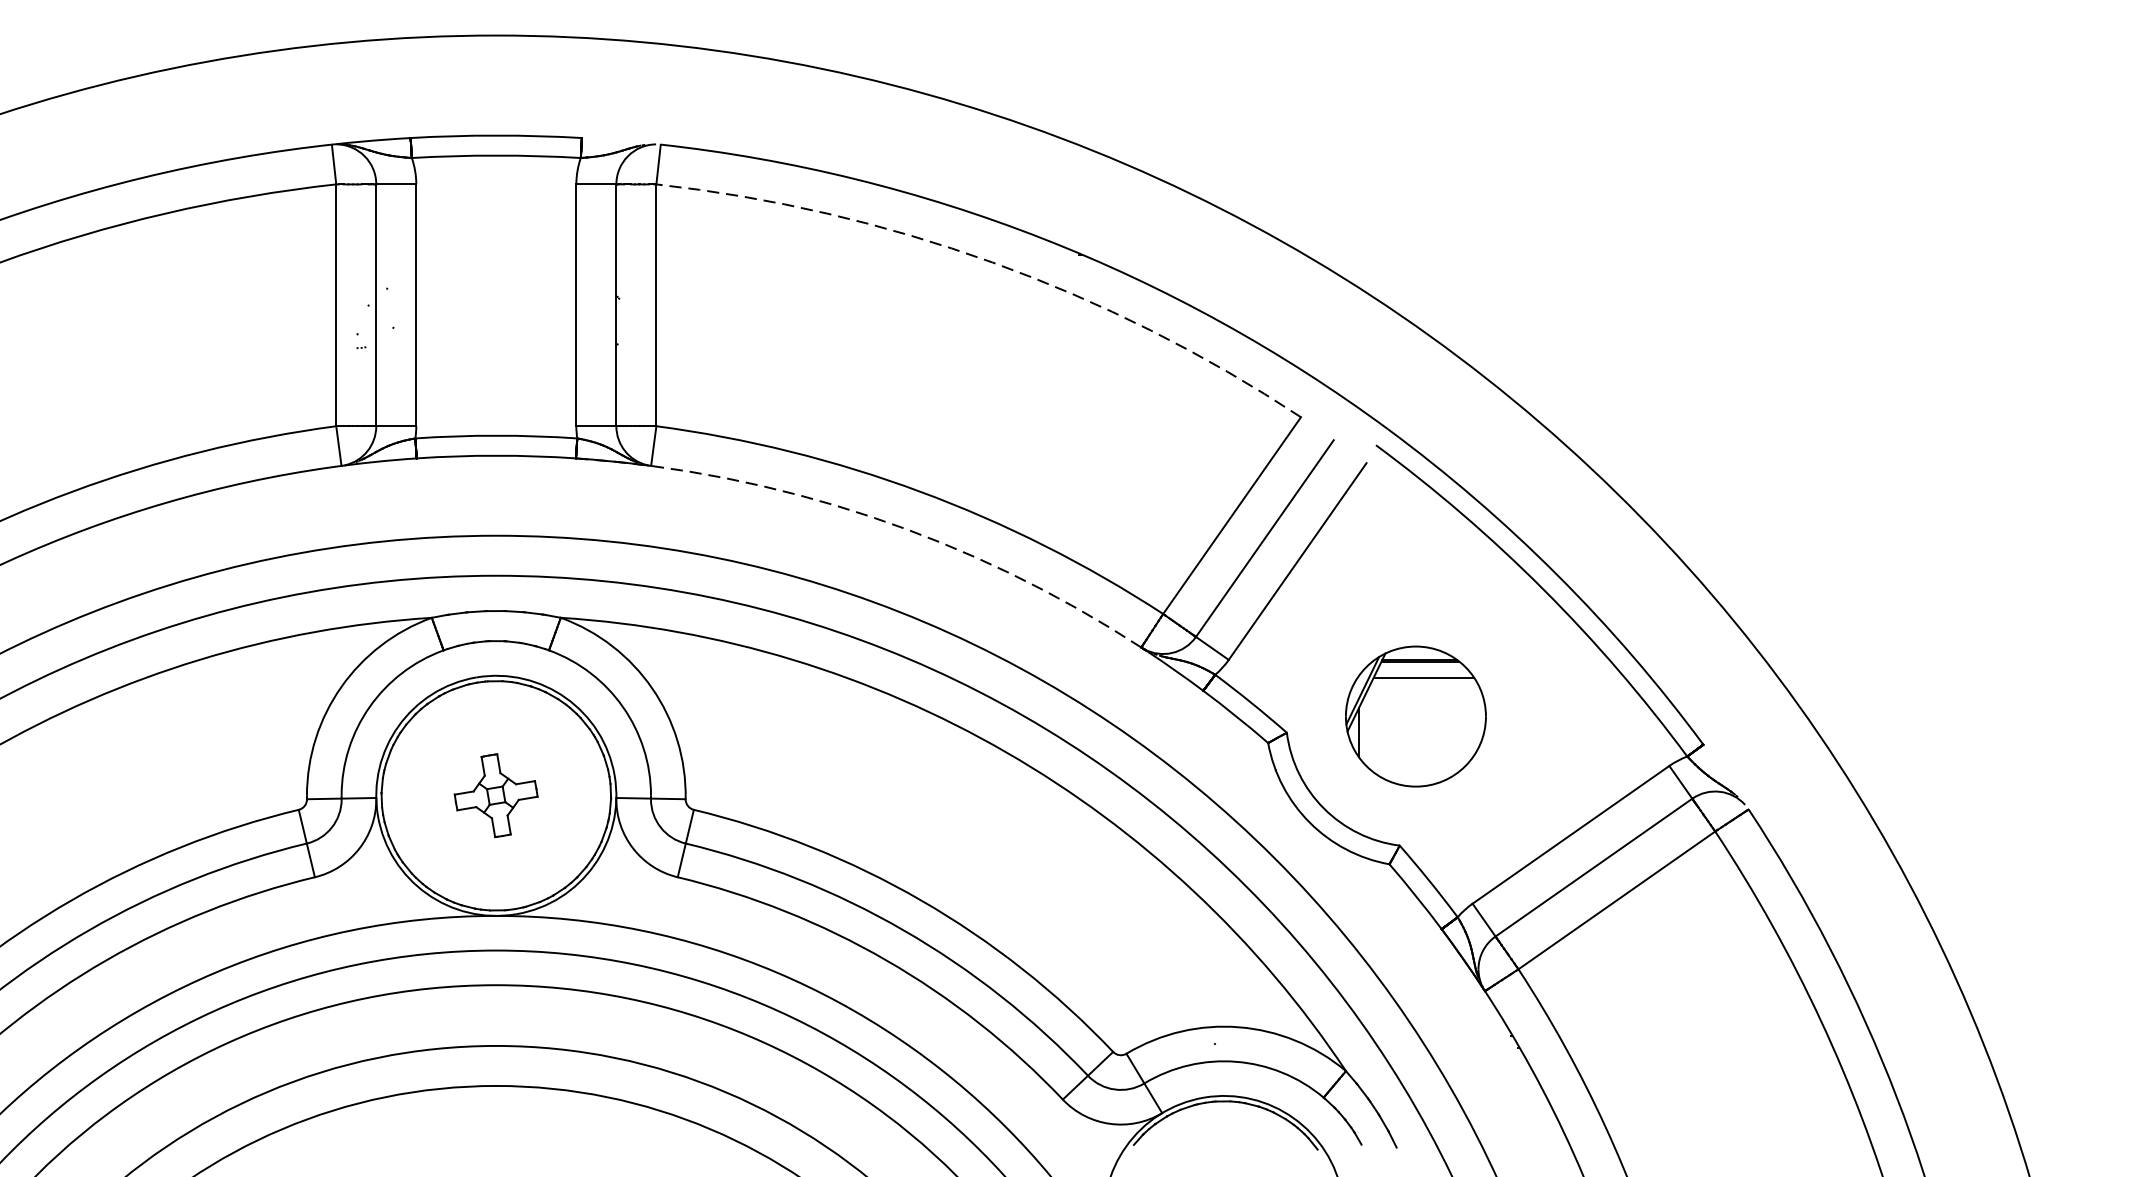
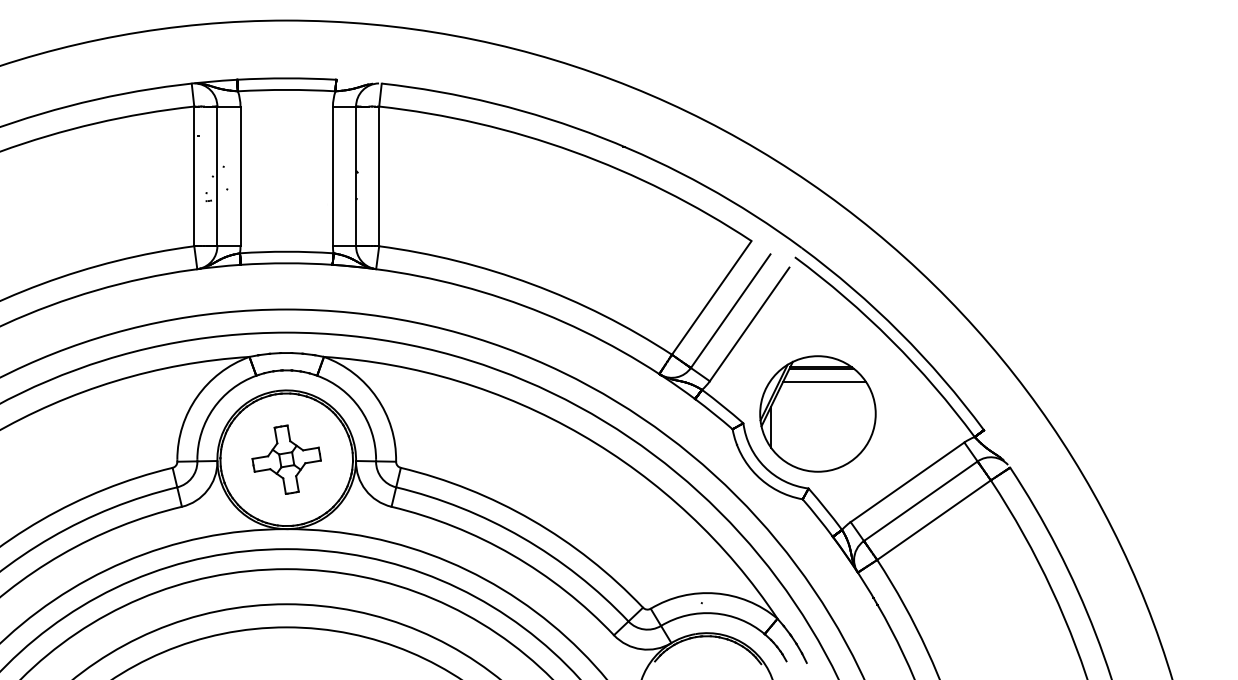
arc: (992, 262) -> (573, 151), dashed -> solid
arc: (871, 516) -> (503, 298), dashed -> solid
part: (1415, 715) -> (817, 413), size x1.43
part: (495, 795) -> (286, 459), size x1.43

